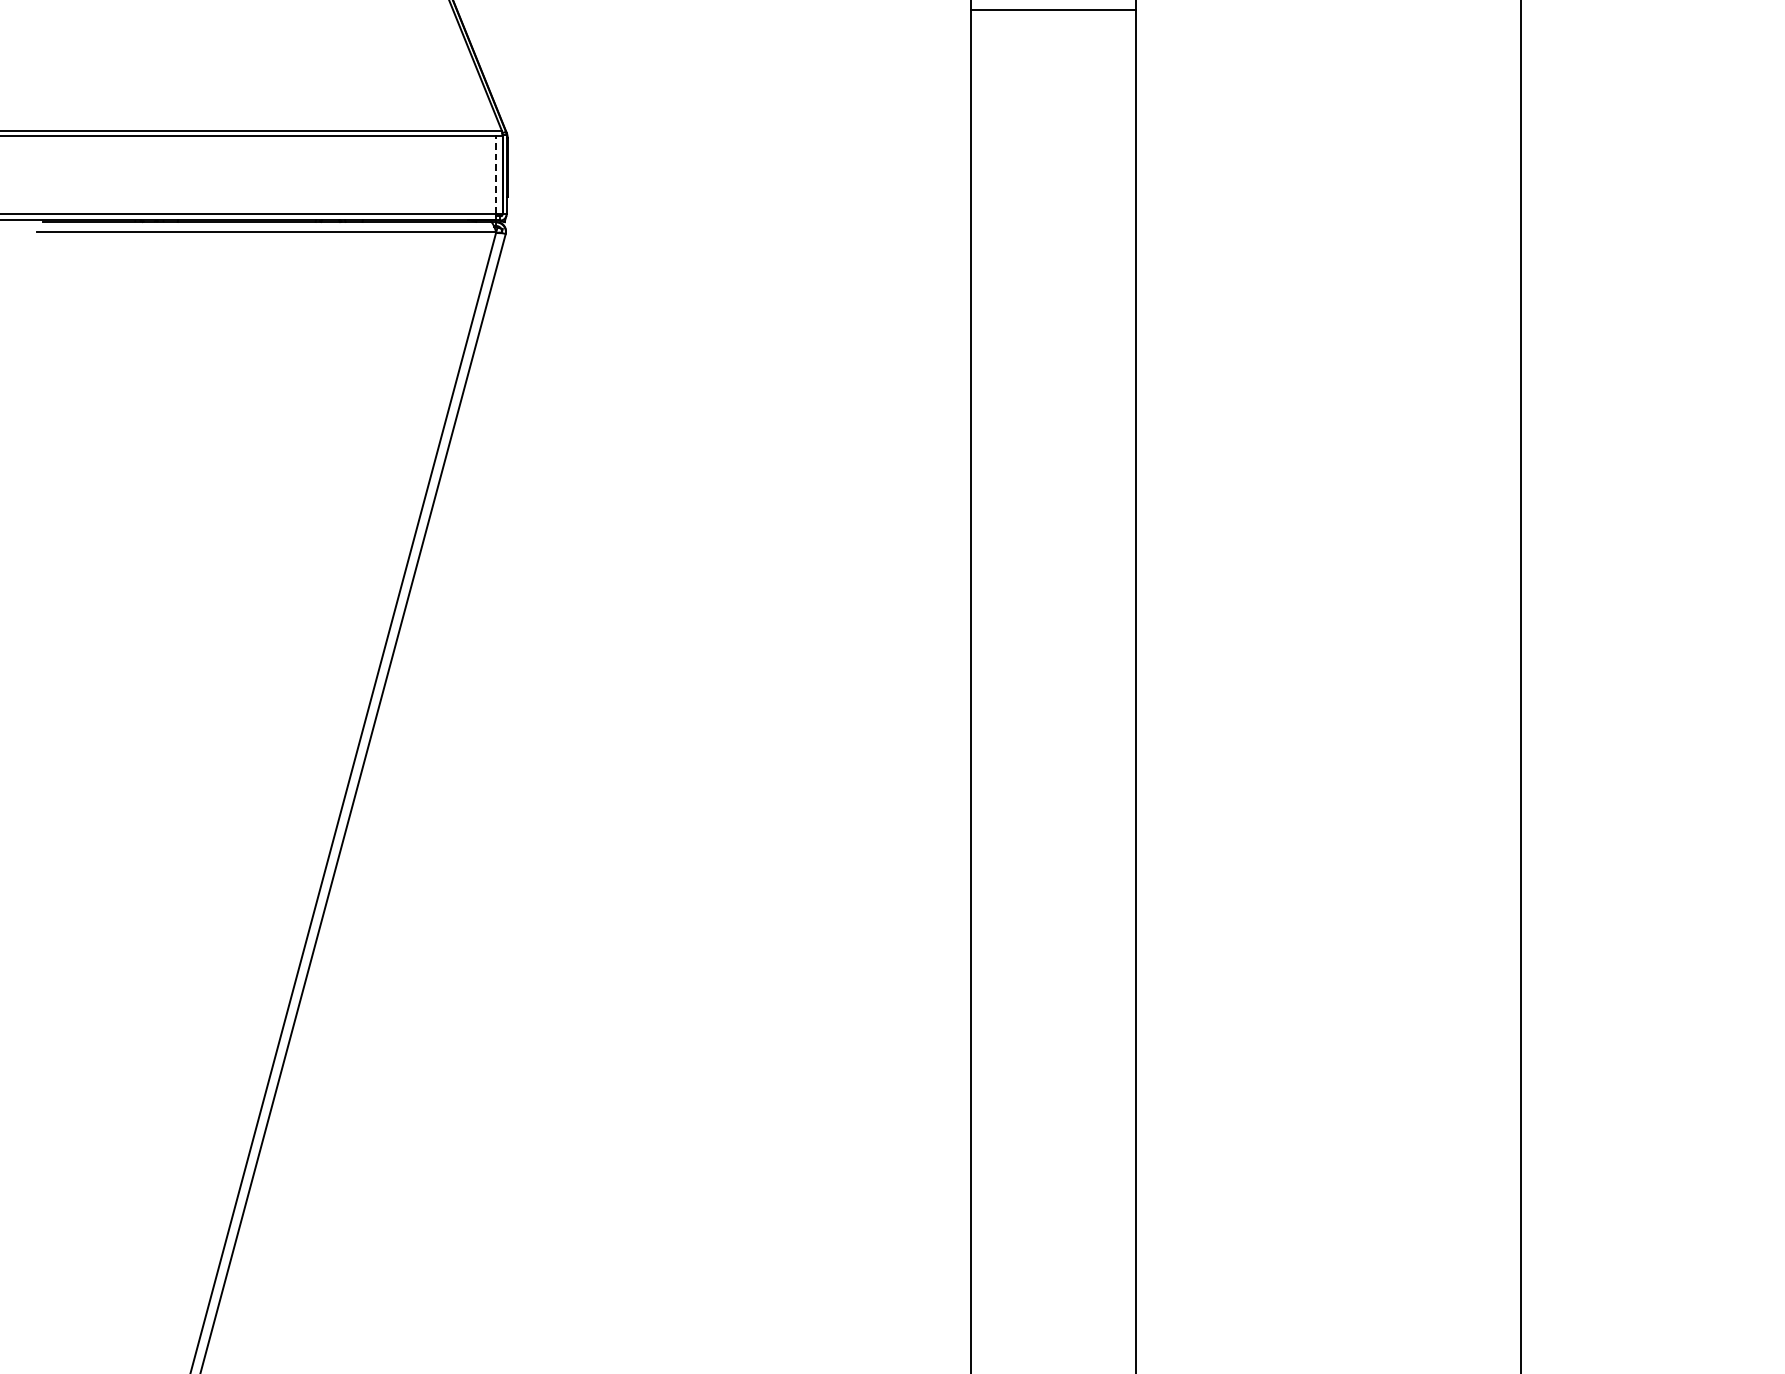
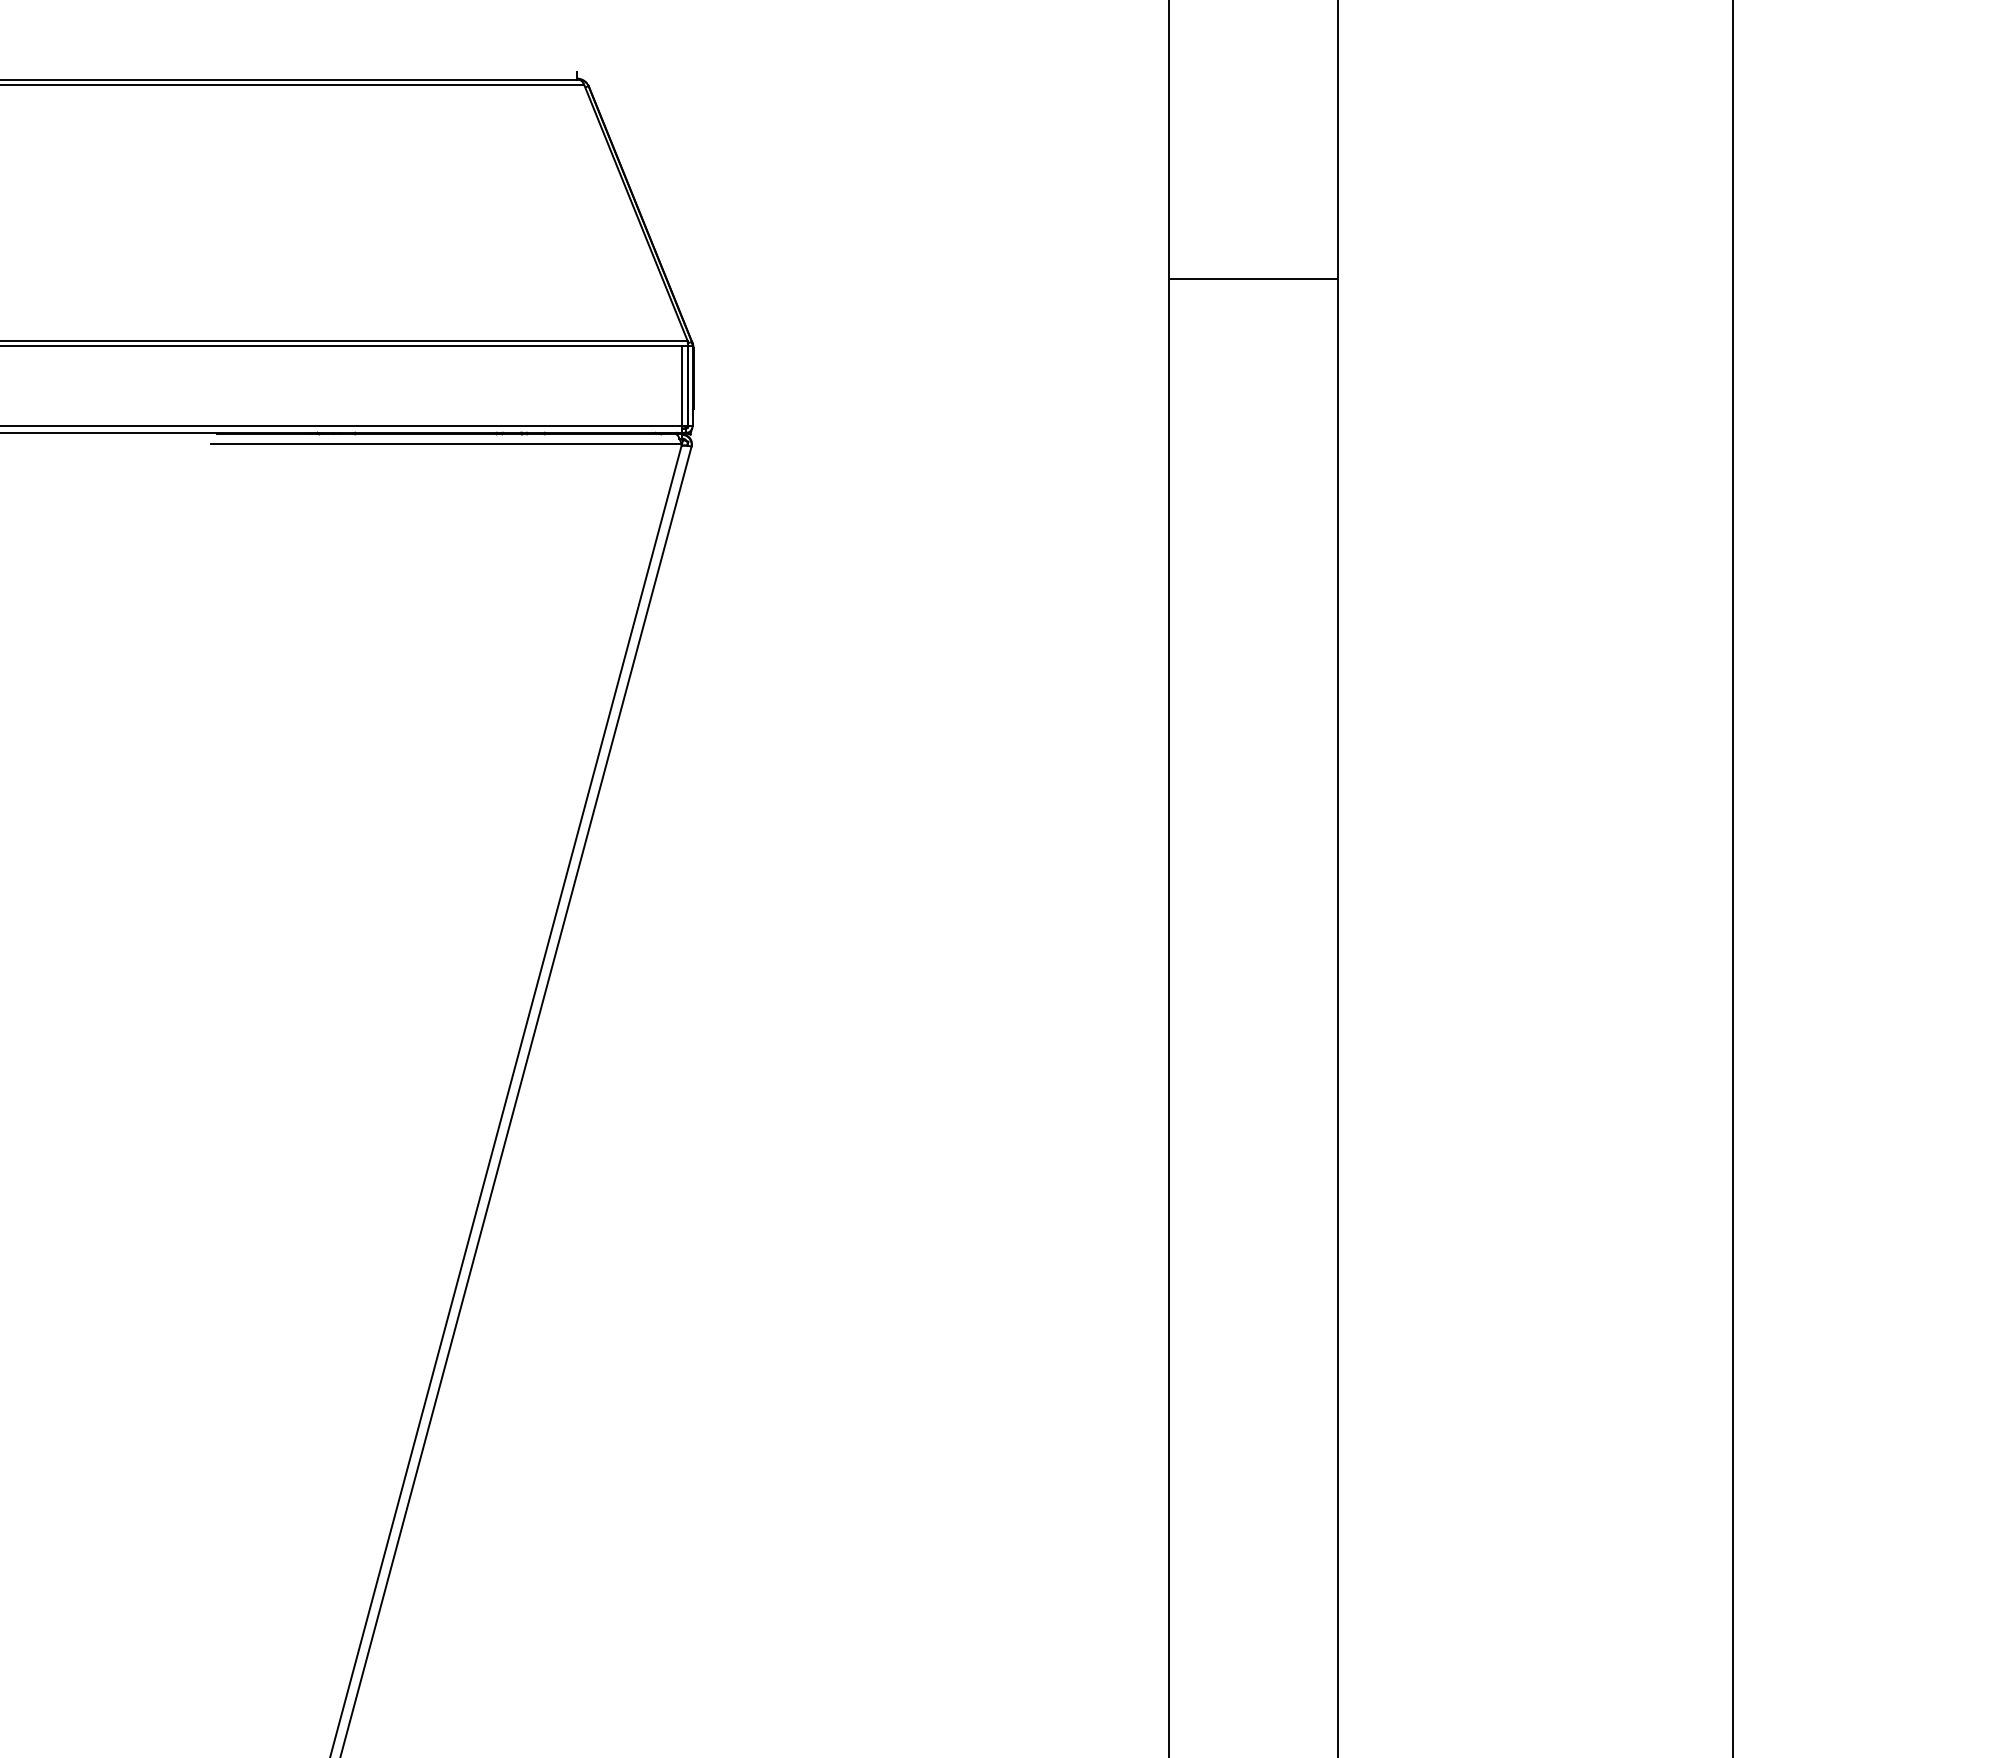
line: (1053, 10) -> (1253, 279), moved
line: (495, 175) -> (681, 386), dashed -> solid

